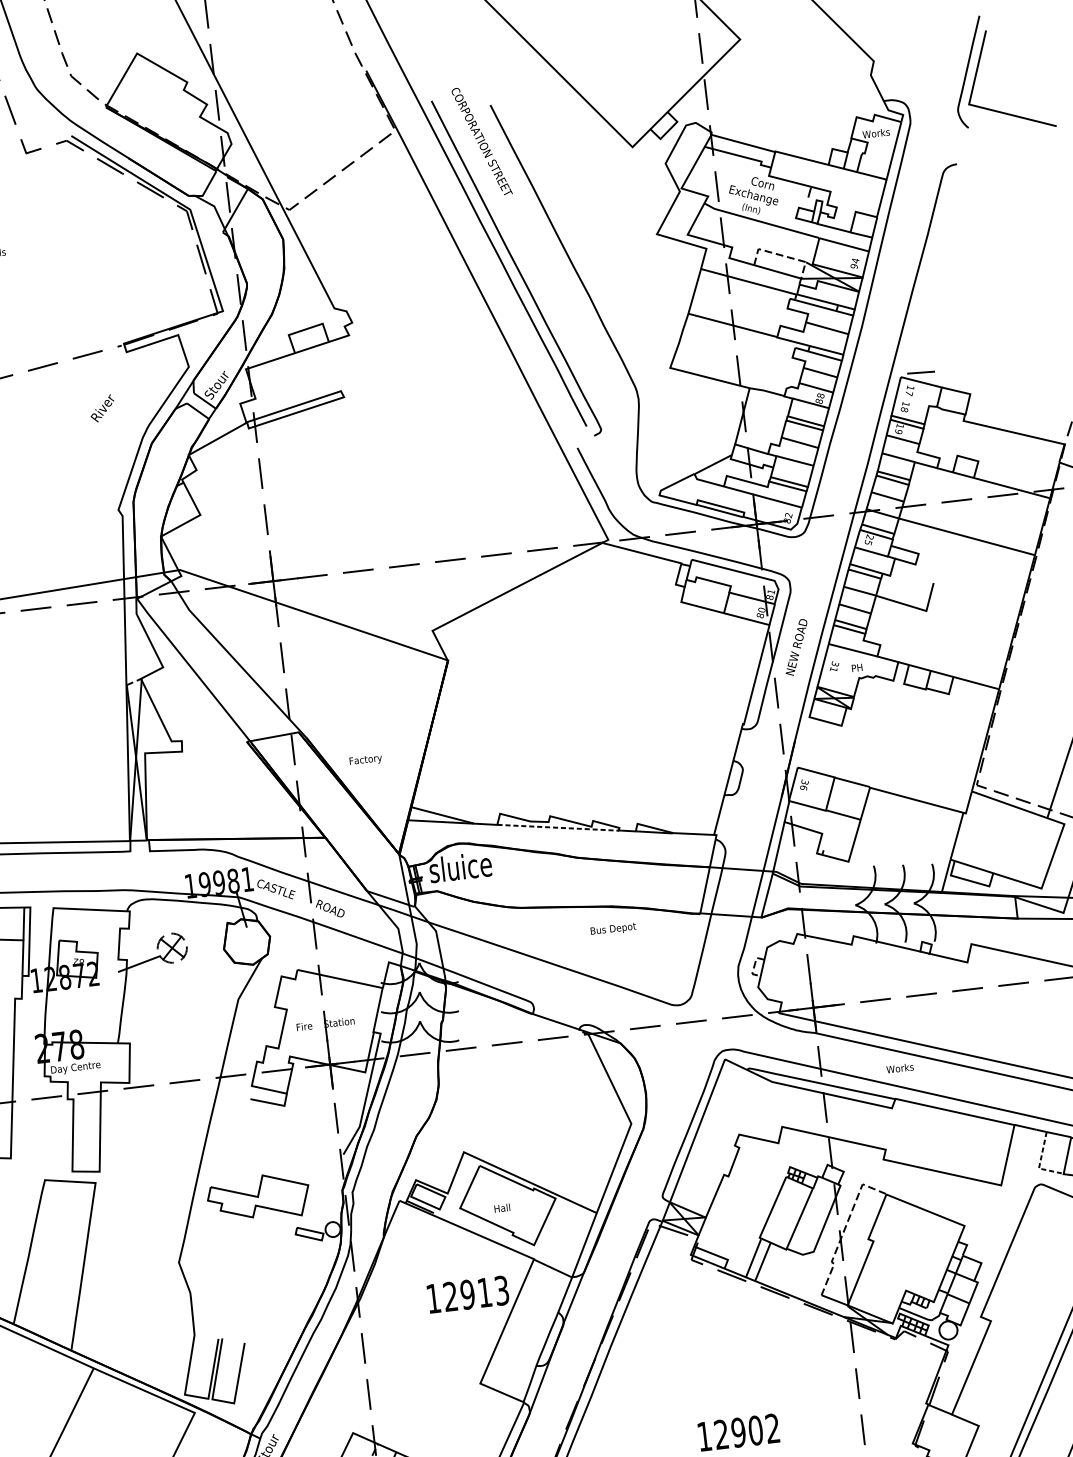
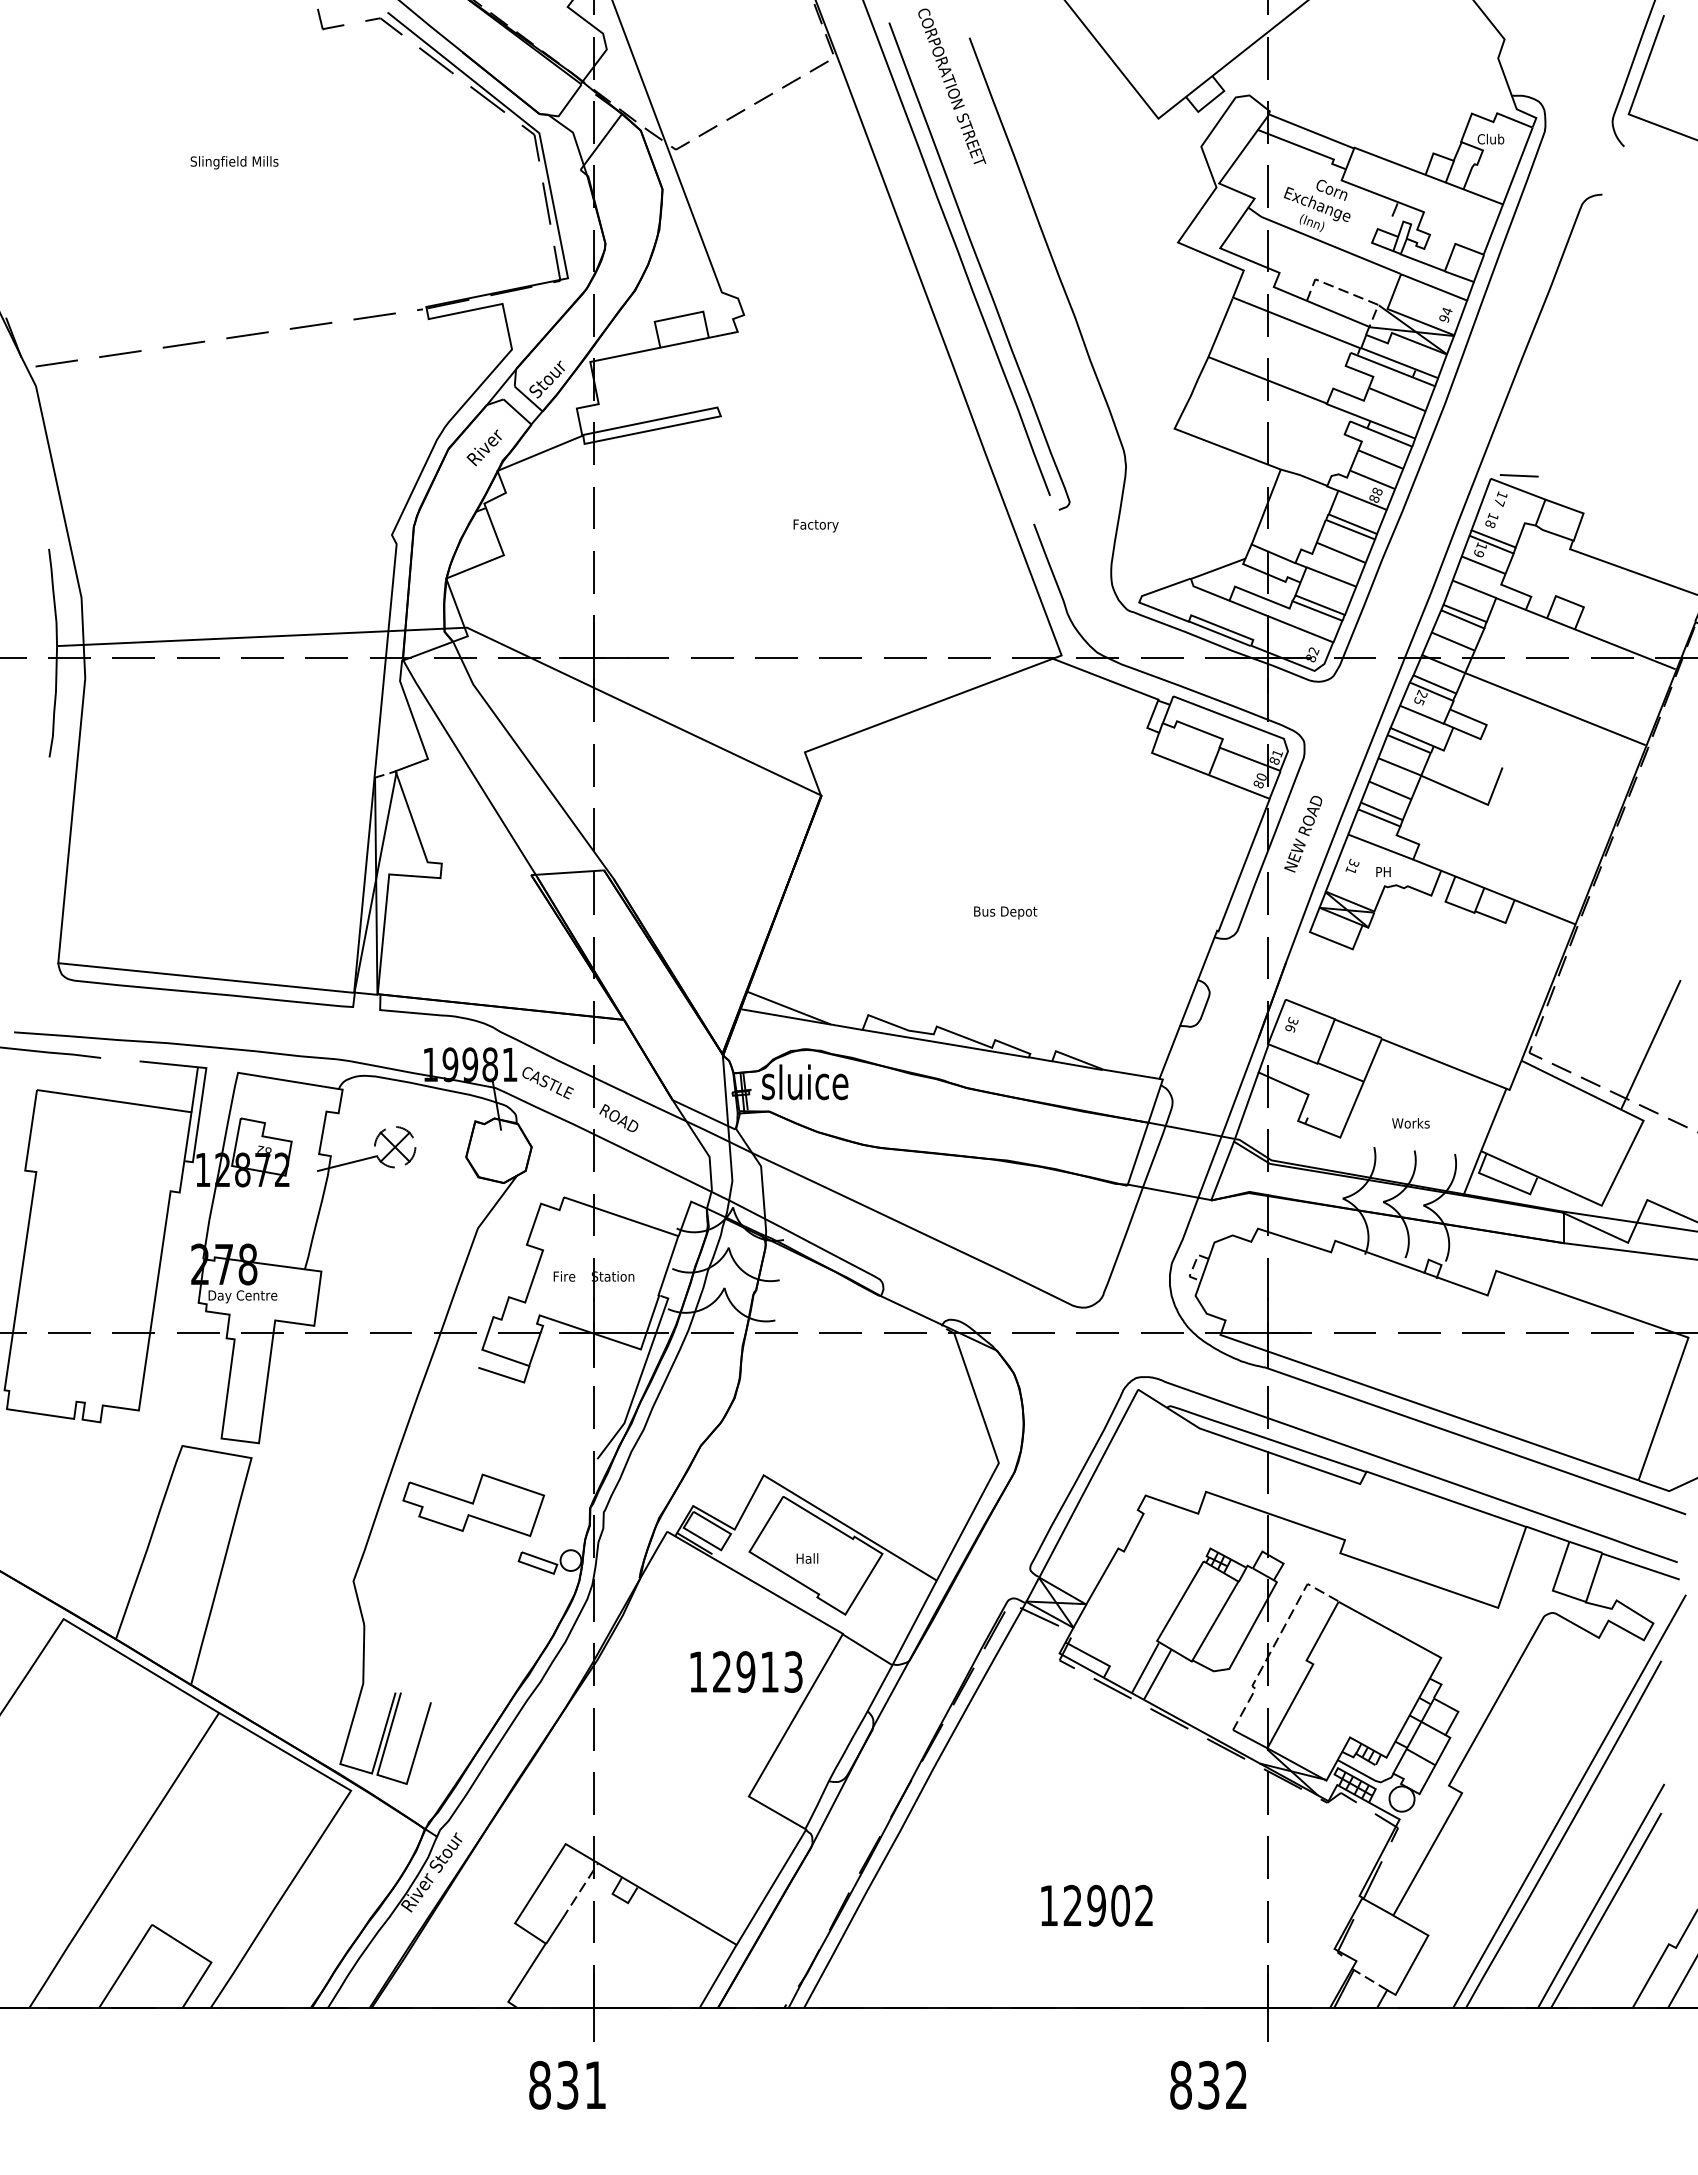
text: (876, 132) -> (1496, 138), Works -> Club
text: (101, 408) -> (483, 447), moved
text: (365, 760) -> (815, 525), moved
line: (558, 827) -> (946, 1043), dashed -> solid
text: (613, 929) -> (1005, 912), moved
text: (899, 1068) -> (1410, 1123), moved
line: (1040, 1163) -> (1555, 1584), dashed -> solid

